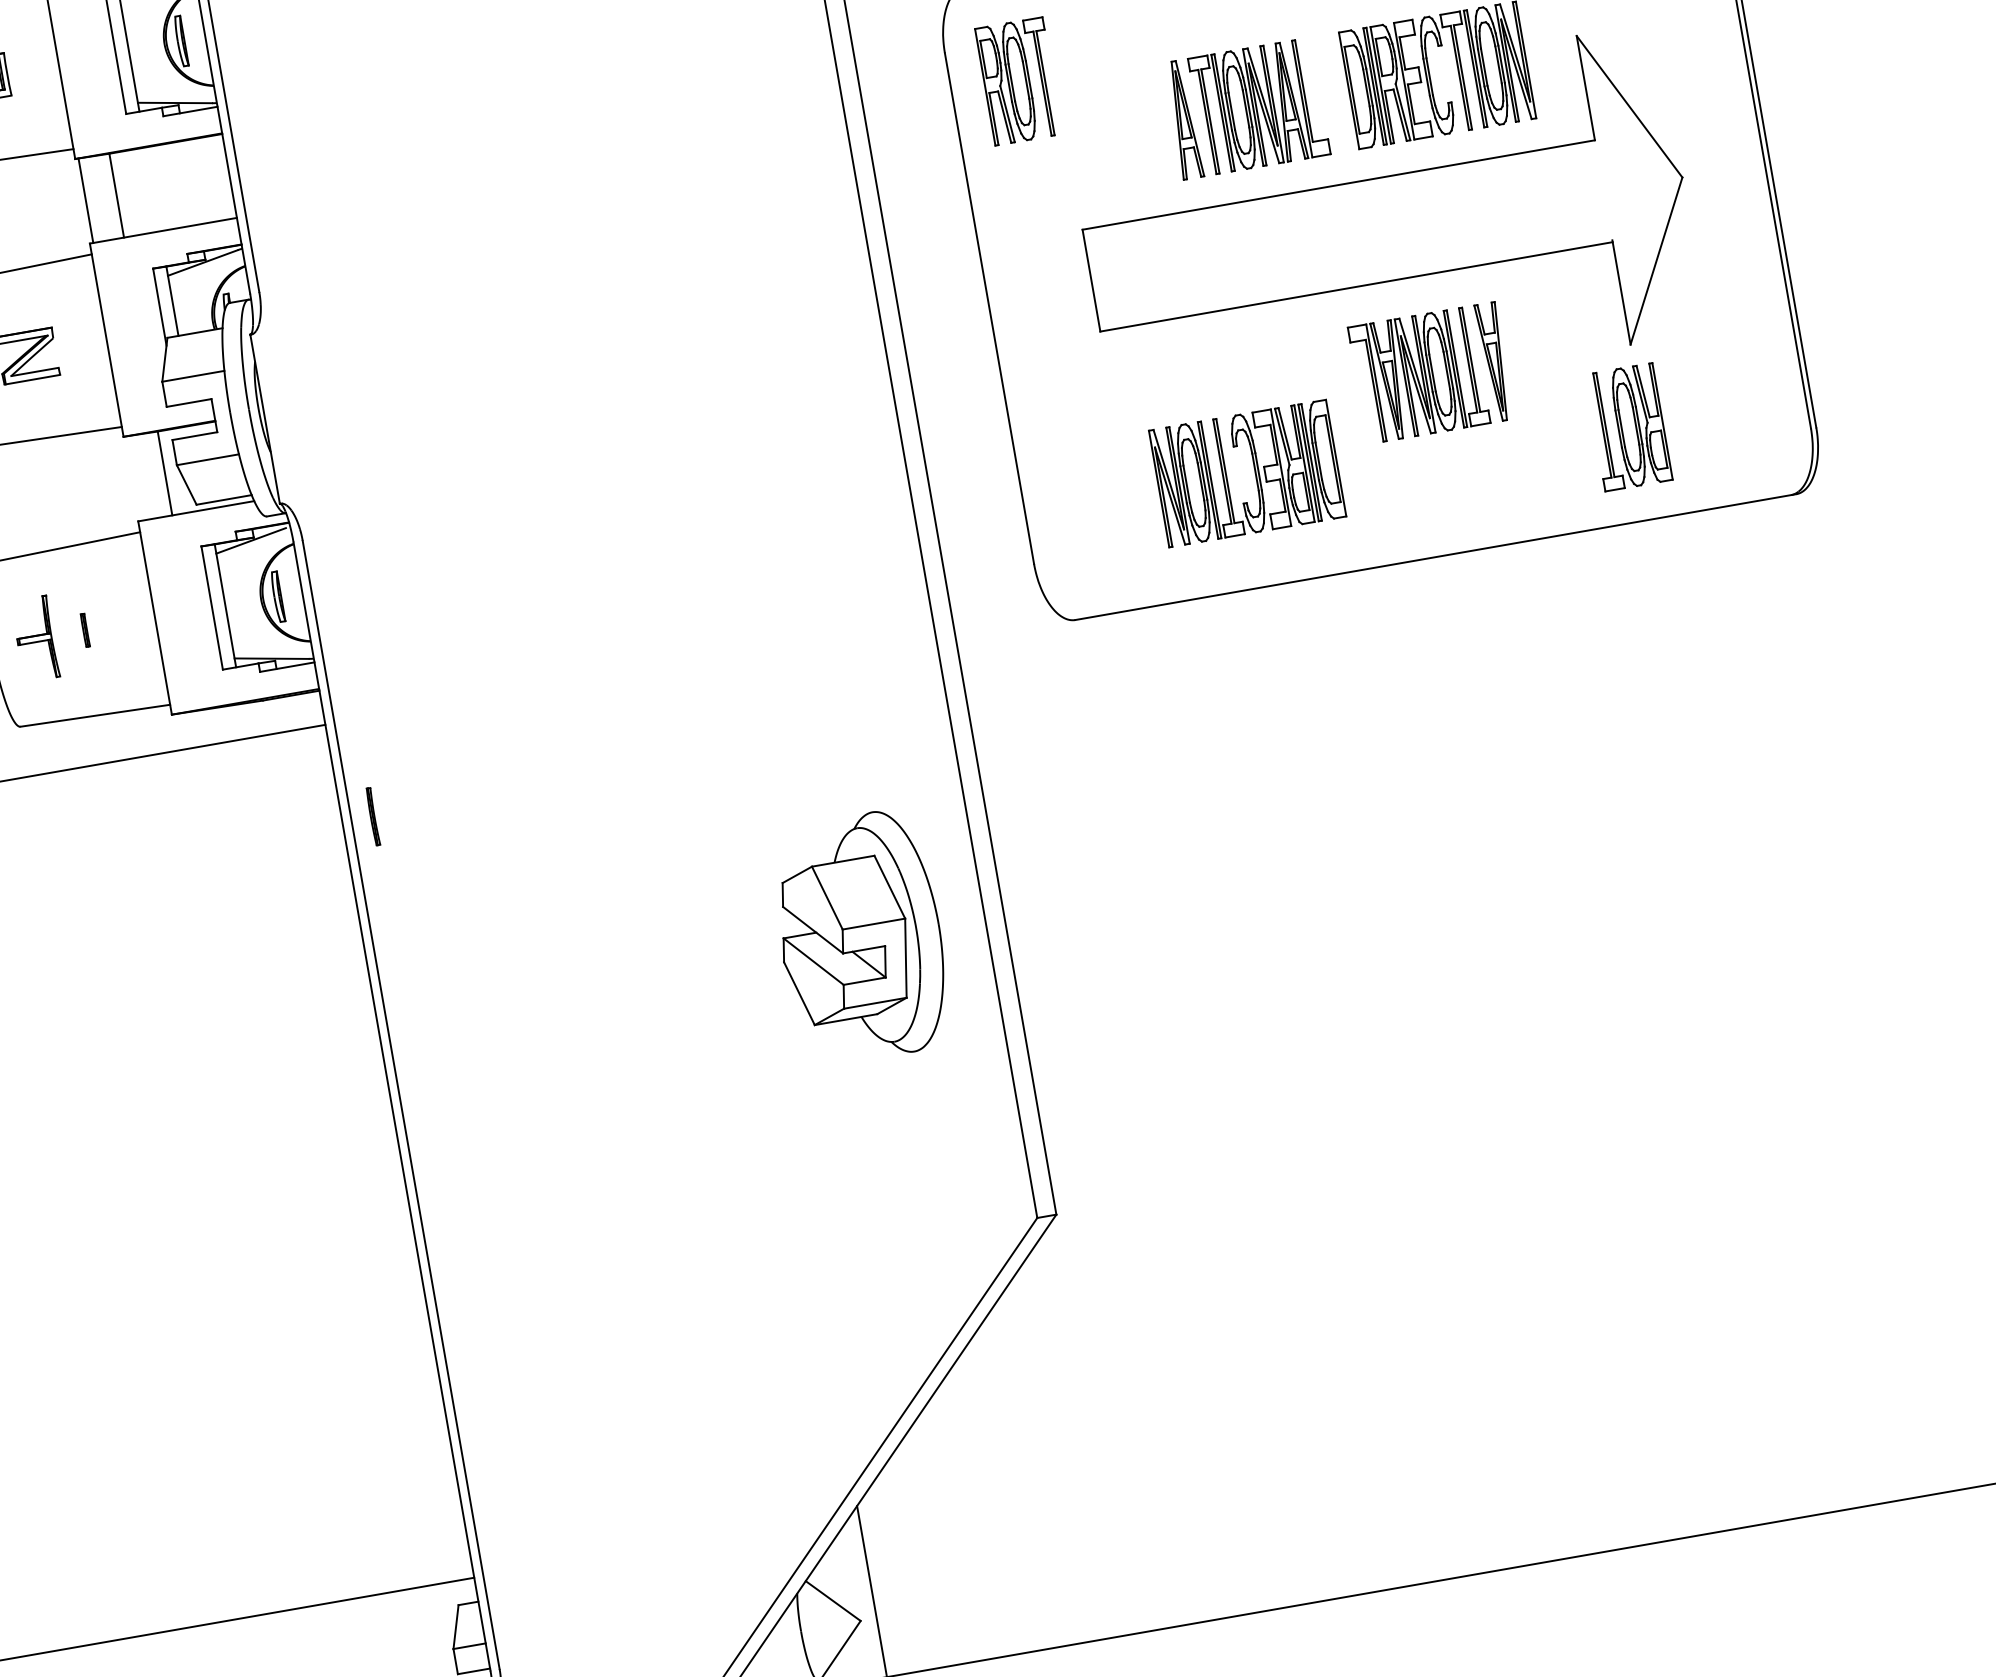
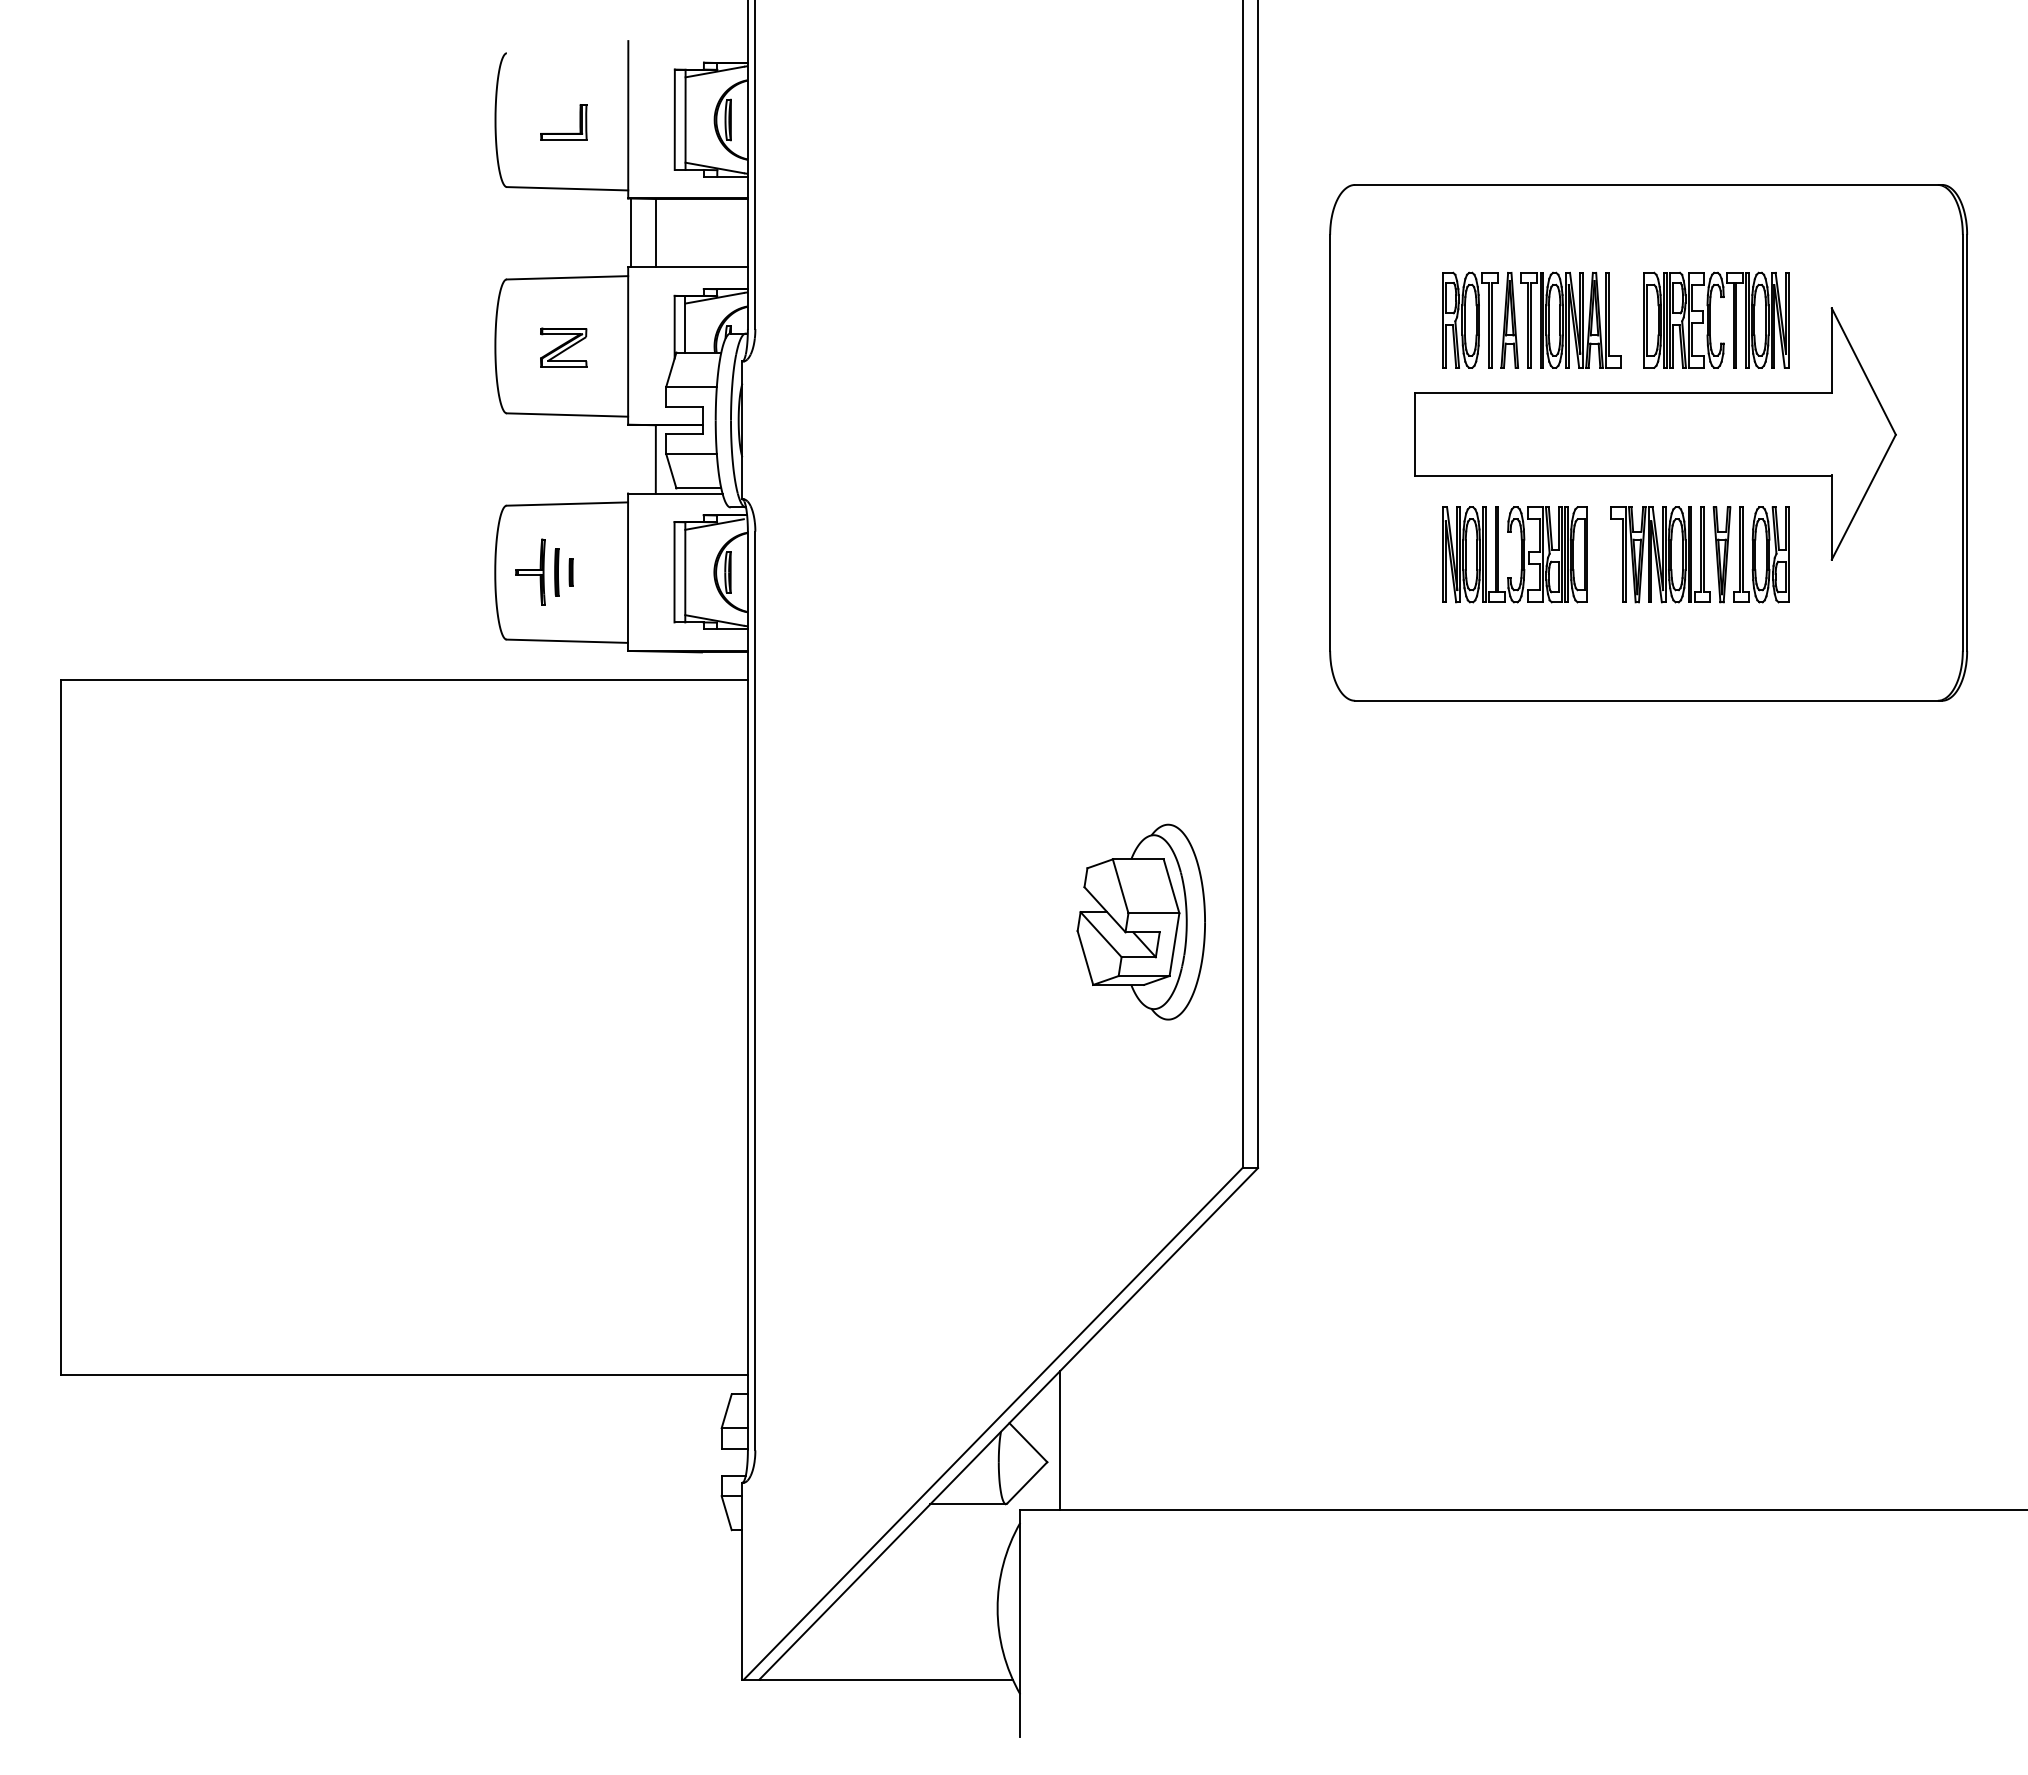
part: (1018, 80) -> (1470, 319), moved
part: (1629, 426) -> (1761, 554), moved
part: (1255, 471) -> (1521, 554), moved
part: (372, 816) -> (556, 572), moved

